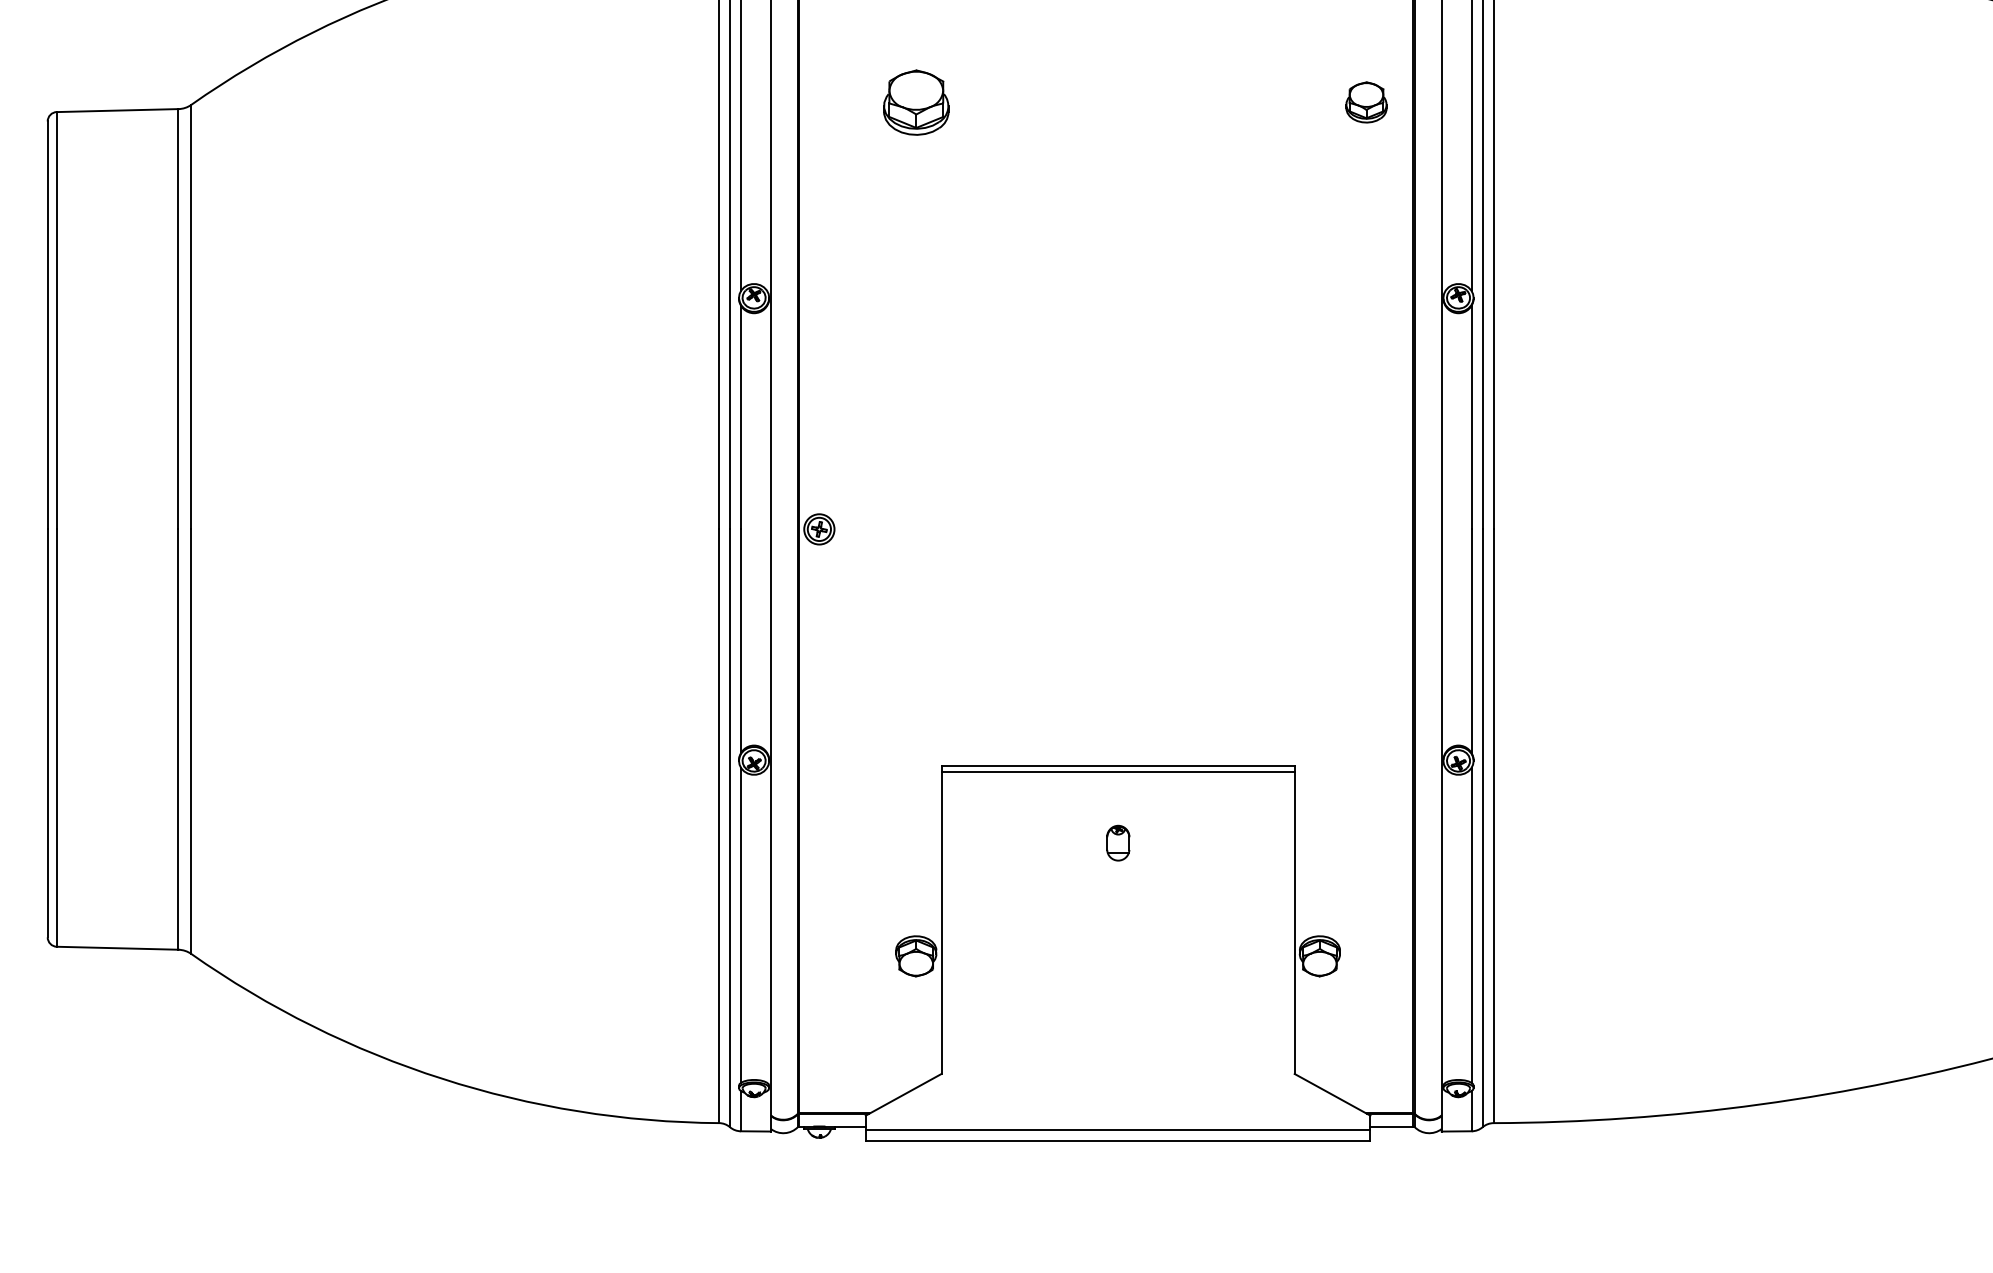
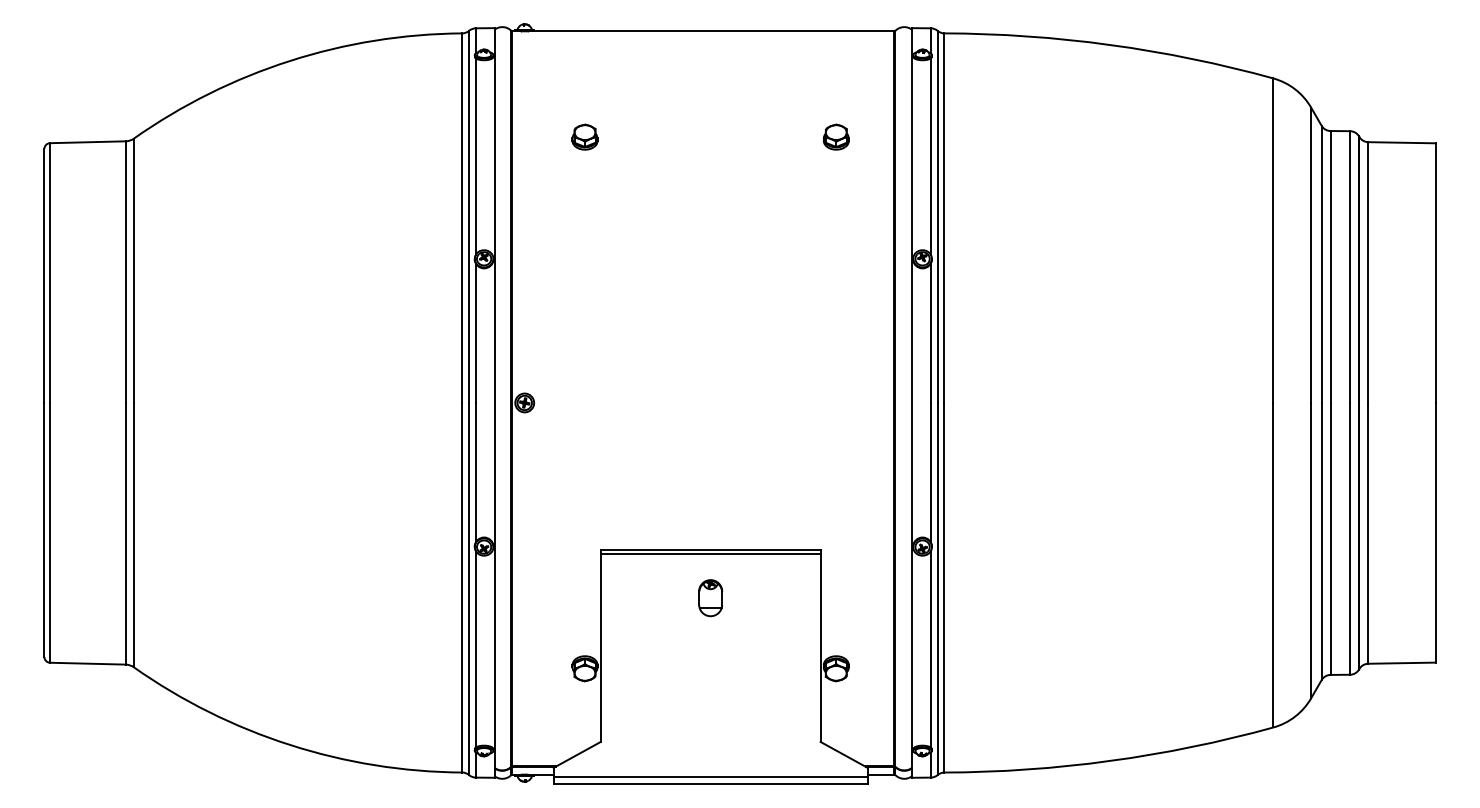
part: (915, 101) -> (584, 136), size x0.62
part: (1365, 101) -> (835, 136), moved
part: (1117, 843) -> (710, 598), size x1.67

